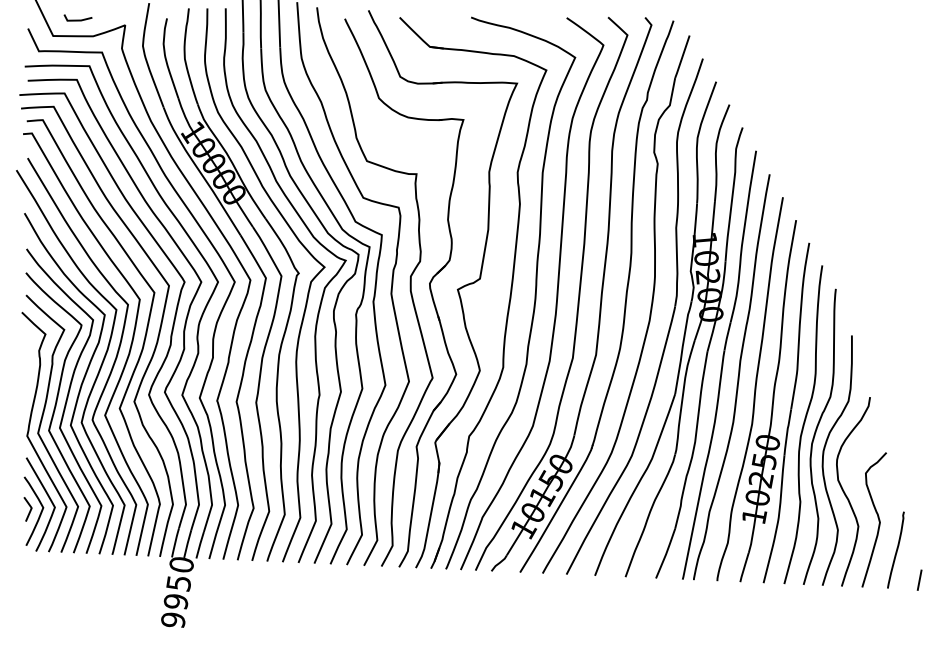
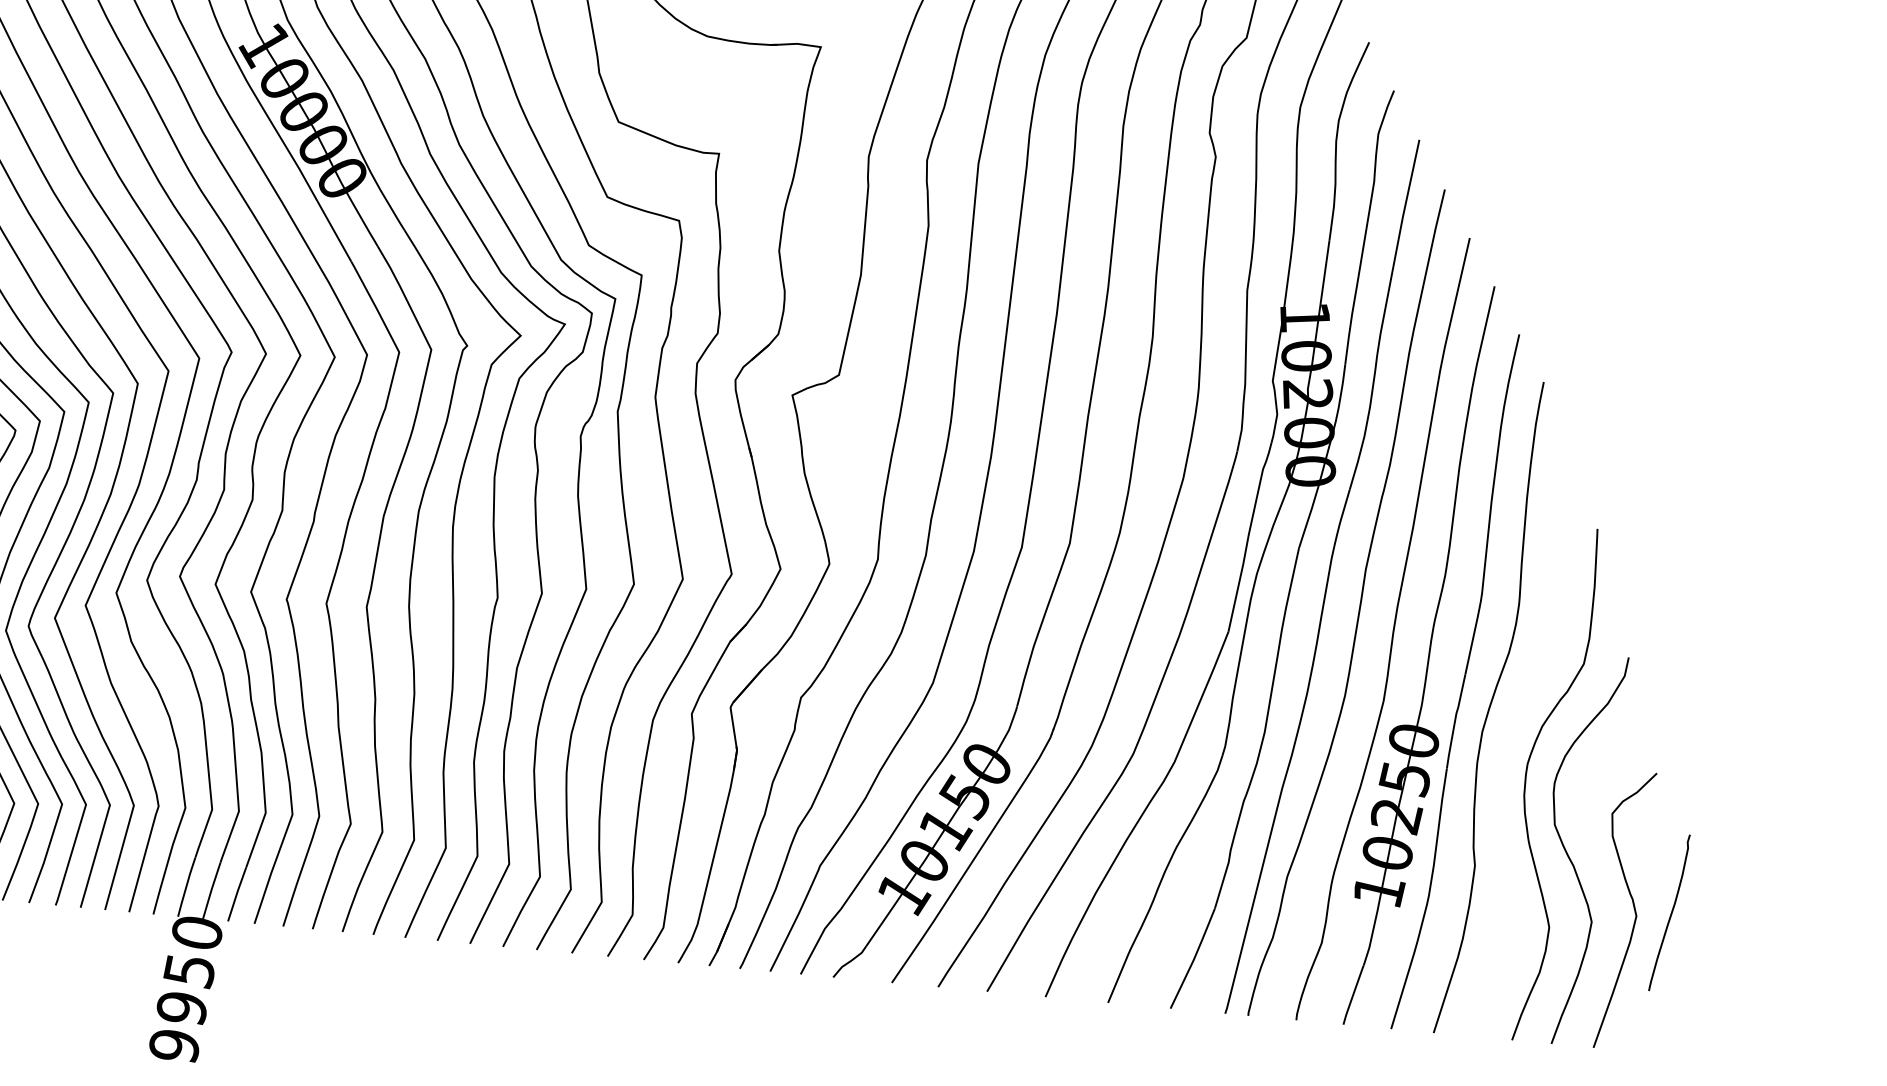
curve: (815, 436) -> (1512, 732), removed
curve: (896, 549) -> (1670, 911), moved
line: (919, 579) -> (1711, 1037), removed

